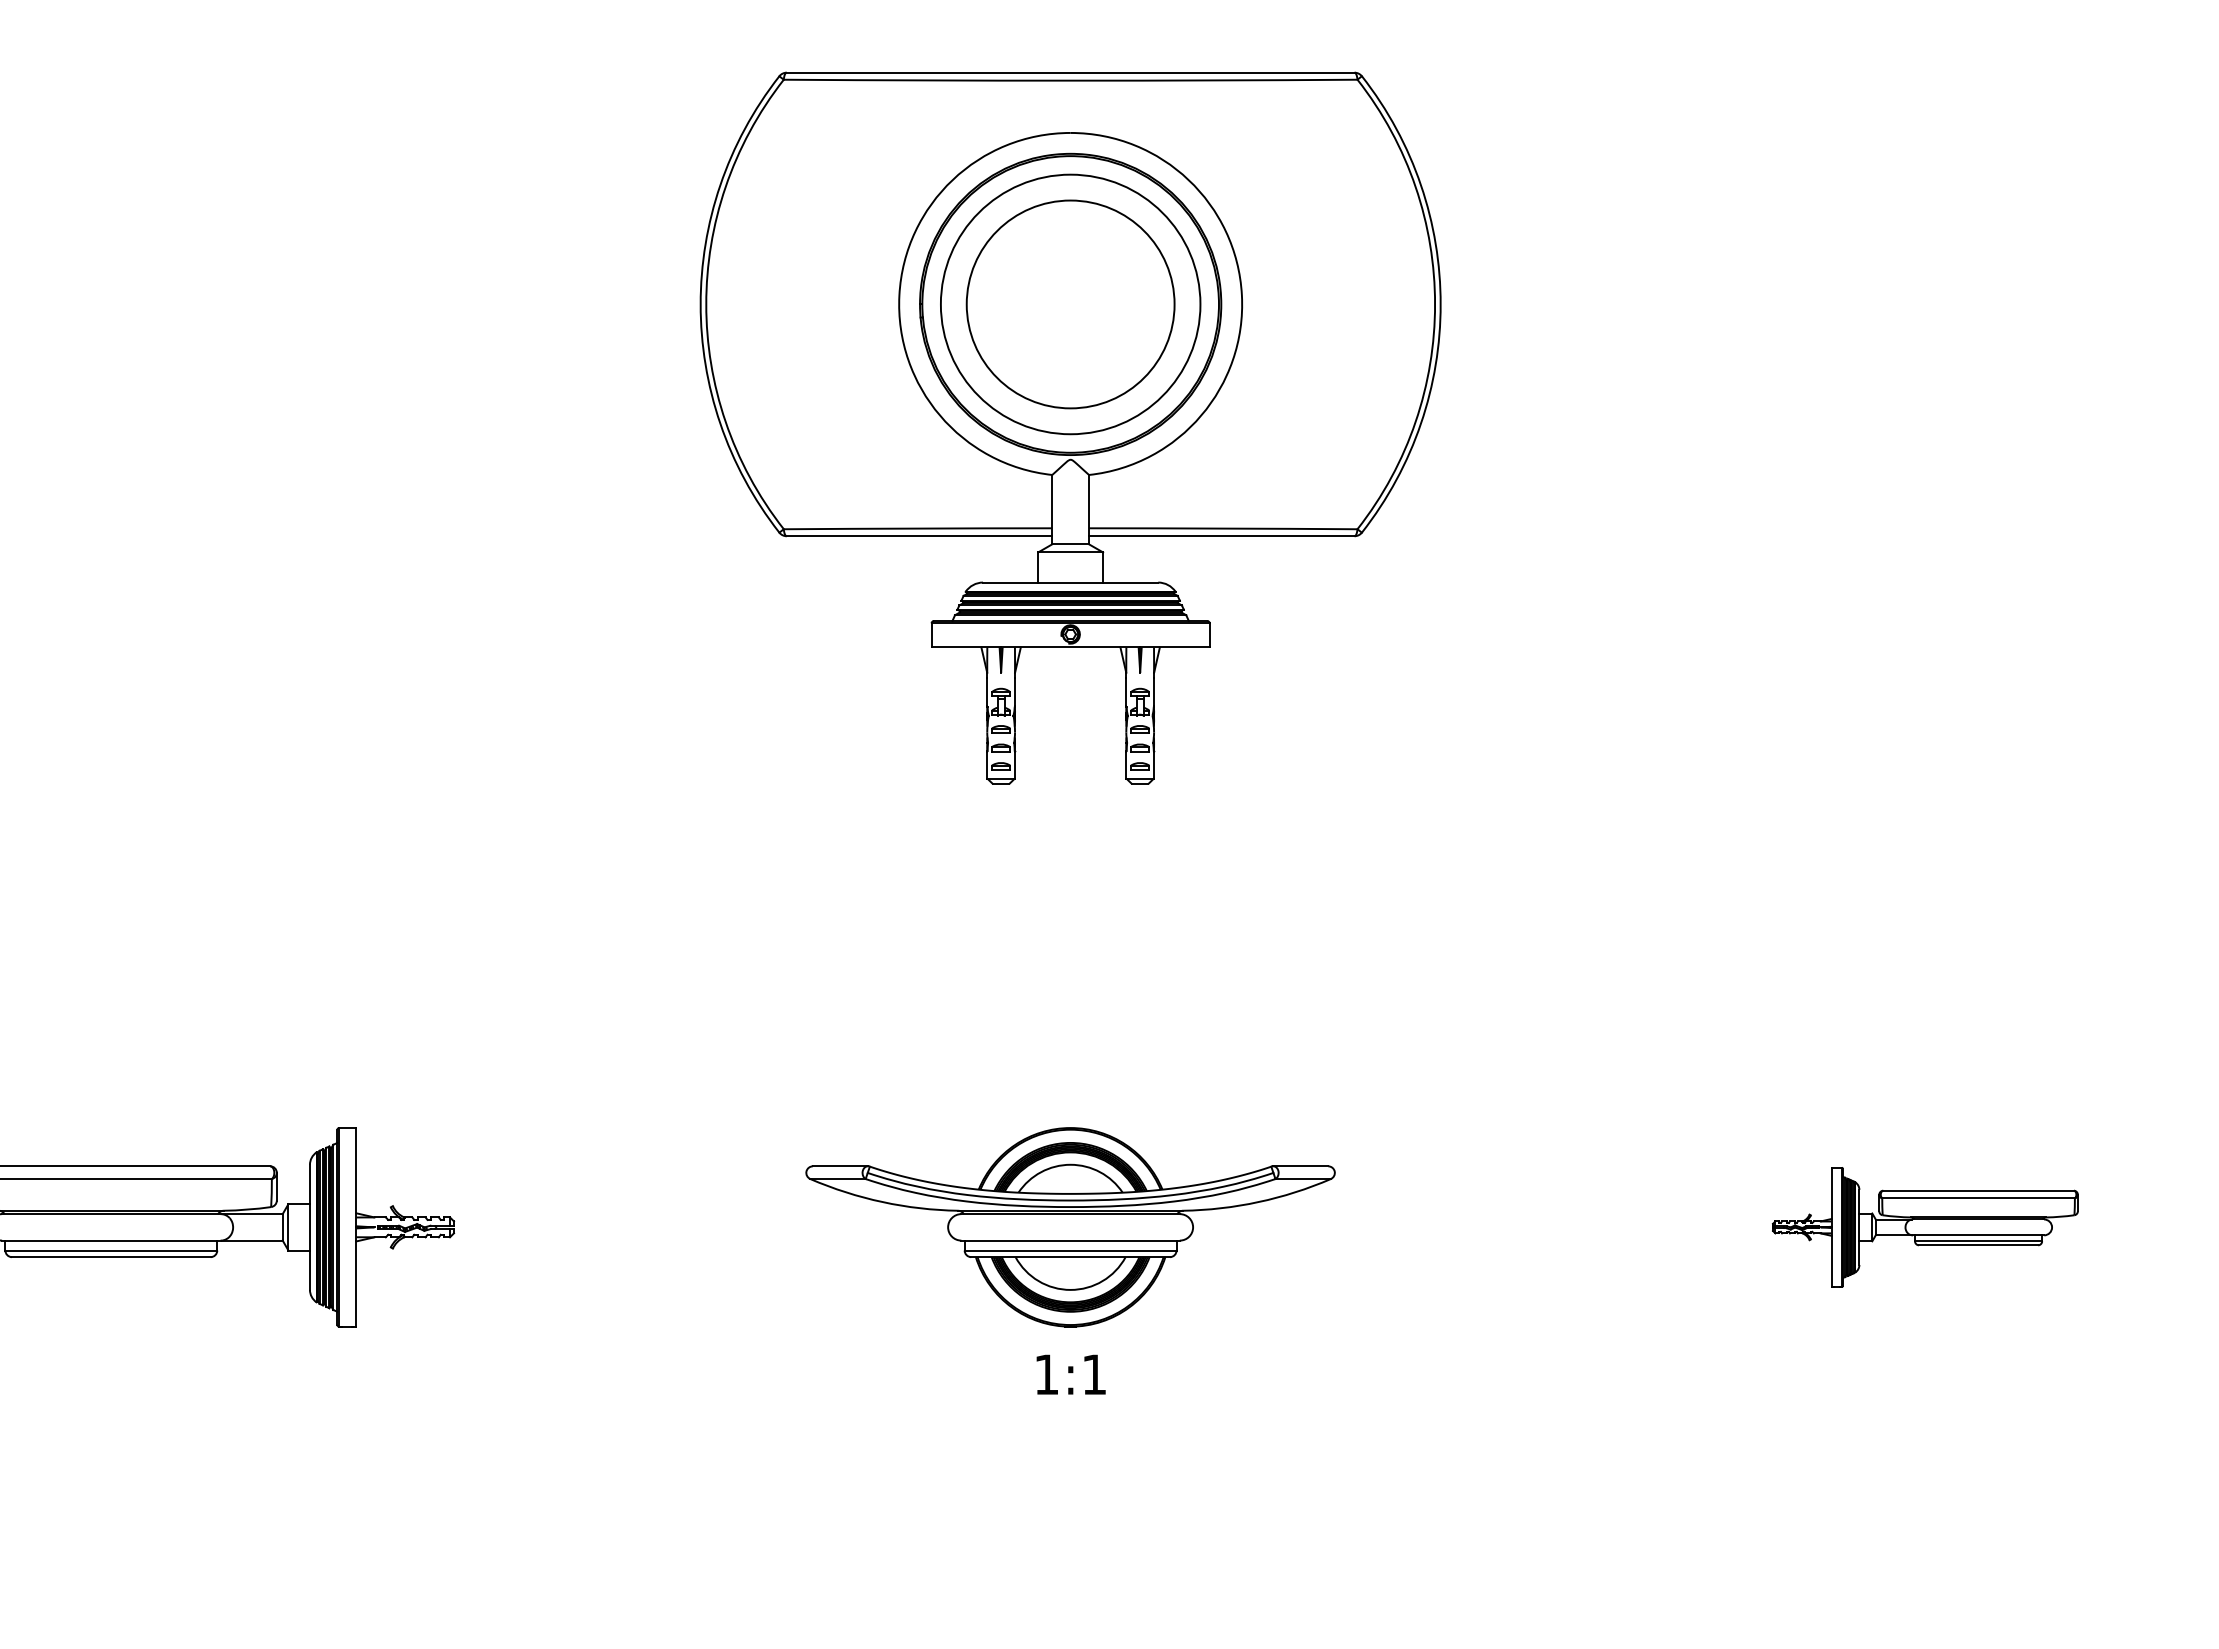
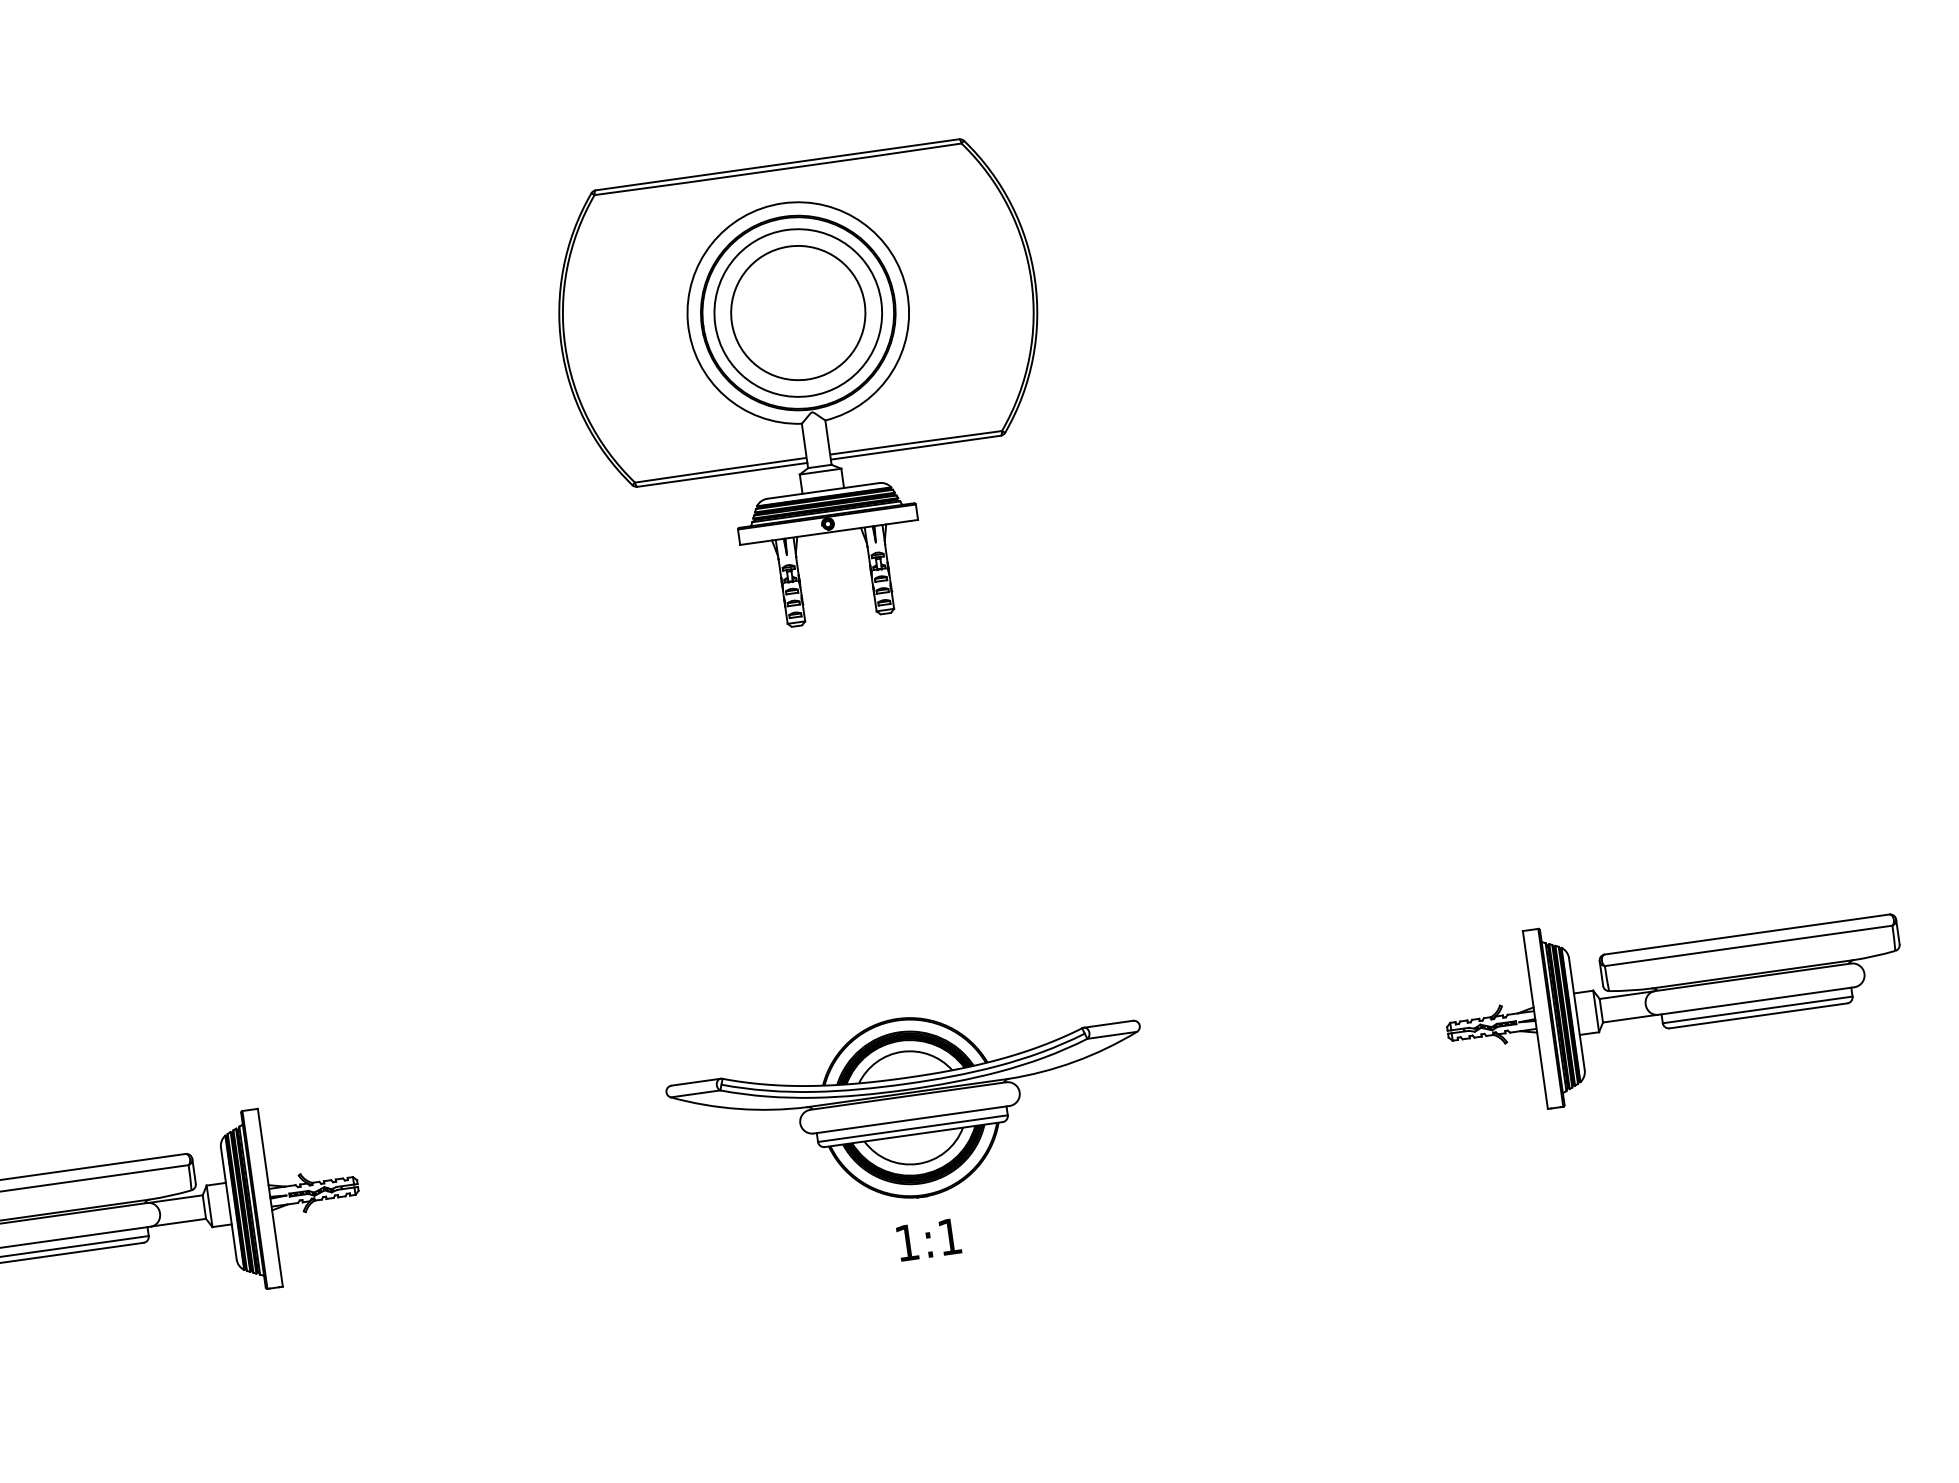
part: (1070, 427) -> (809, 391), size x0.71
part: (1925, 1227) -> (1675, 1000), size x1.67

